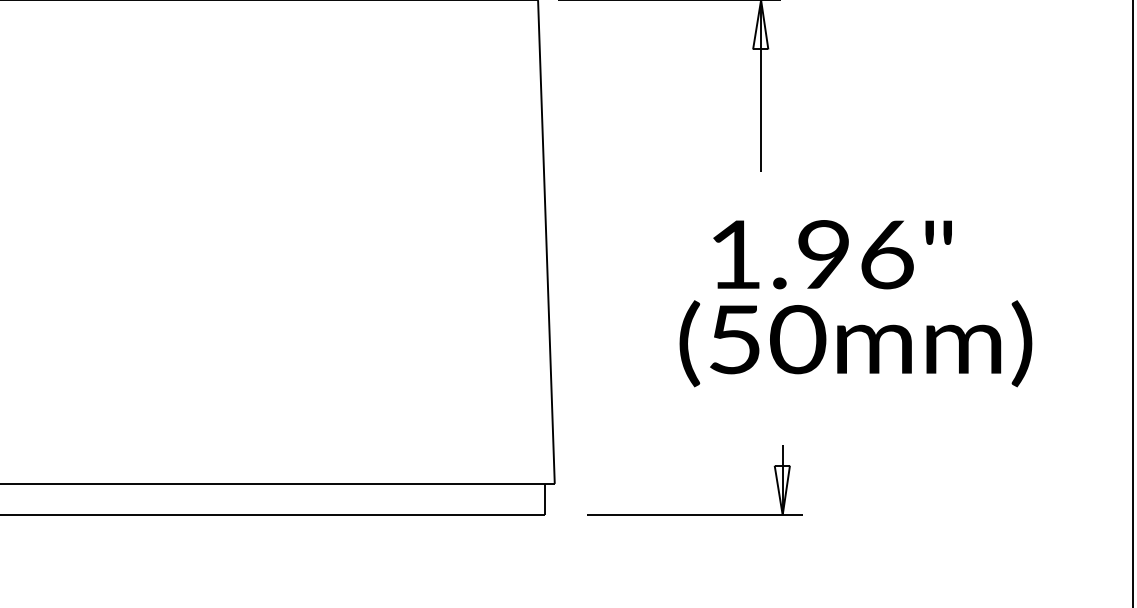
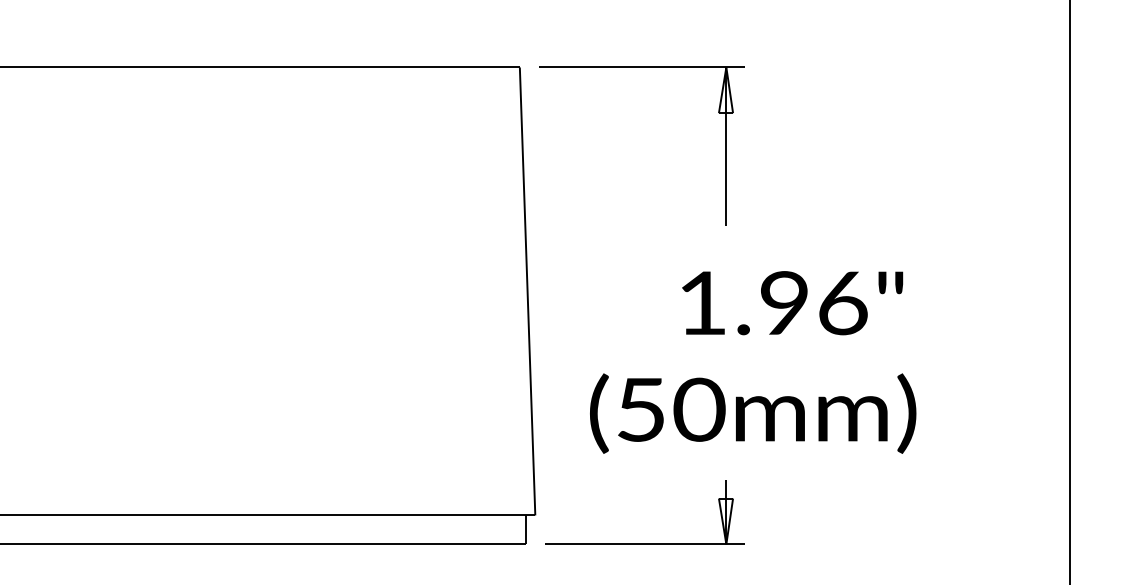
text: (856, 343) -> (753, 413), moved
part: (694, 514) -> (644, 543), moved

